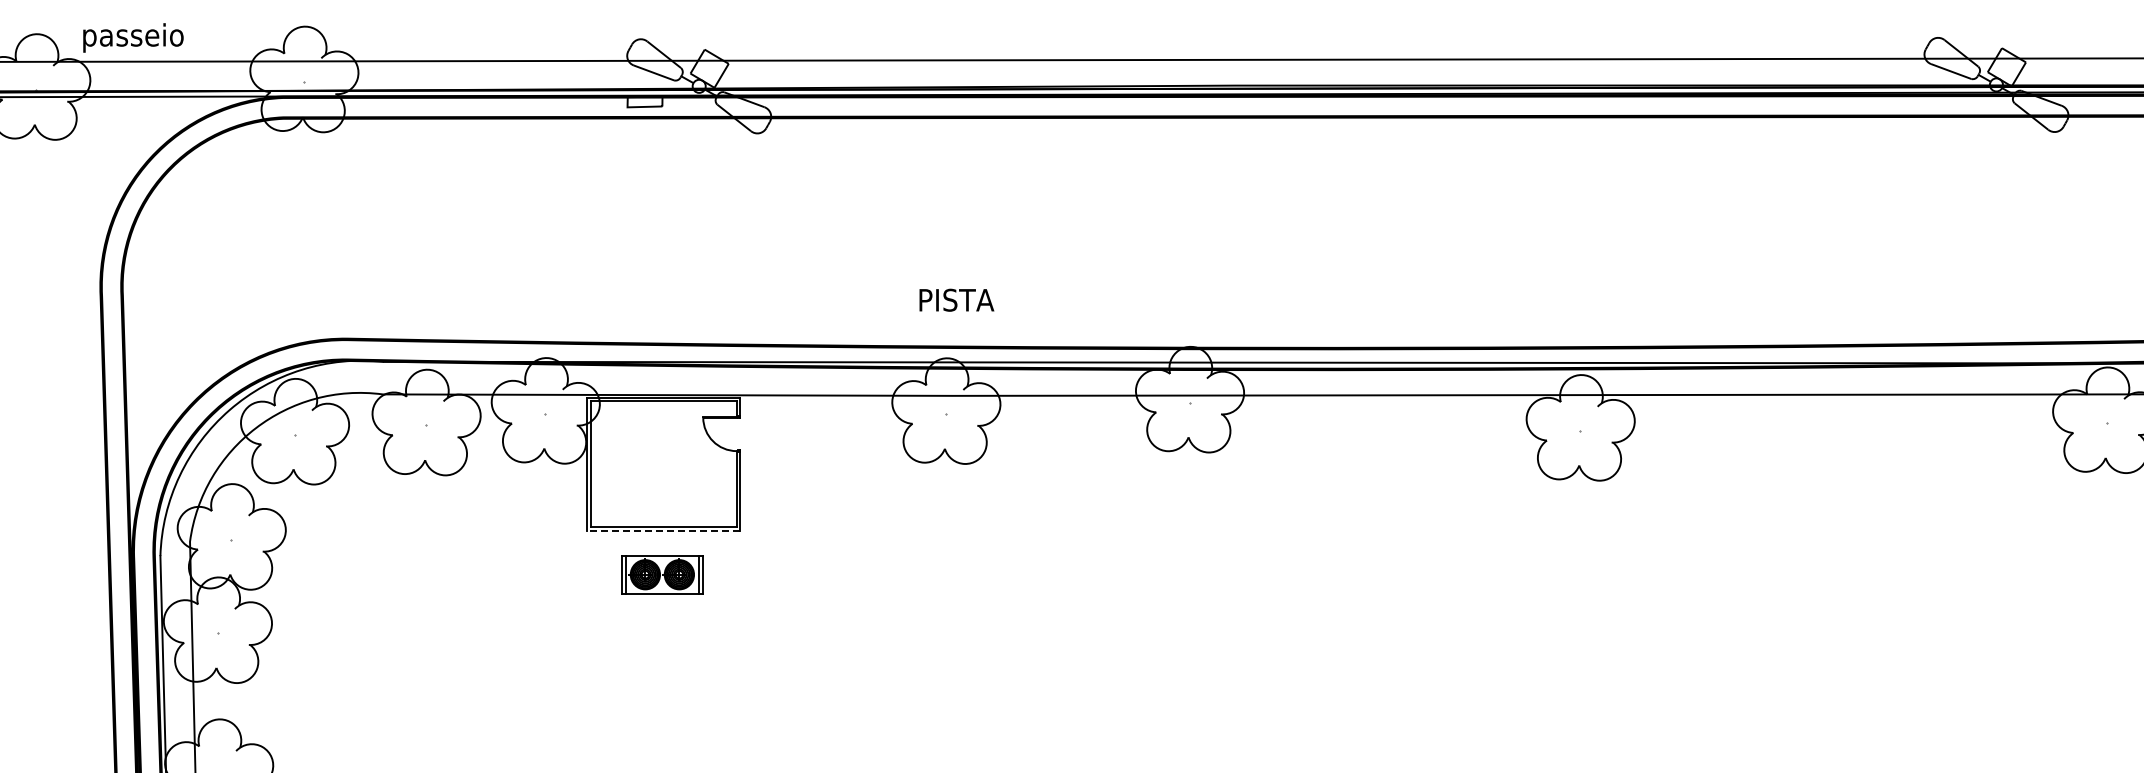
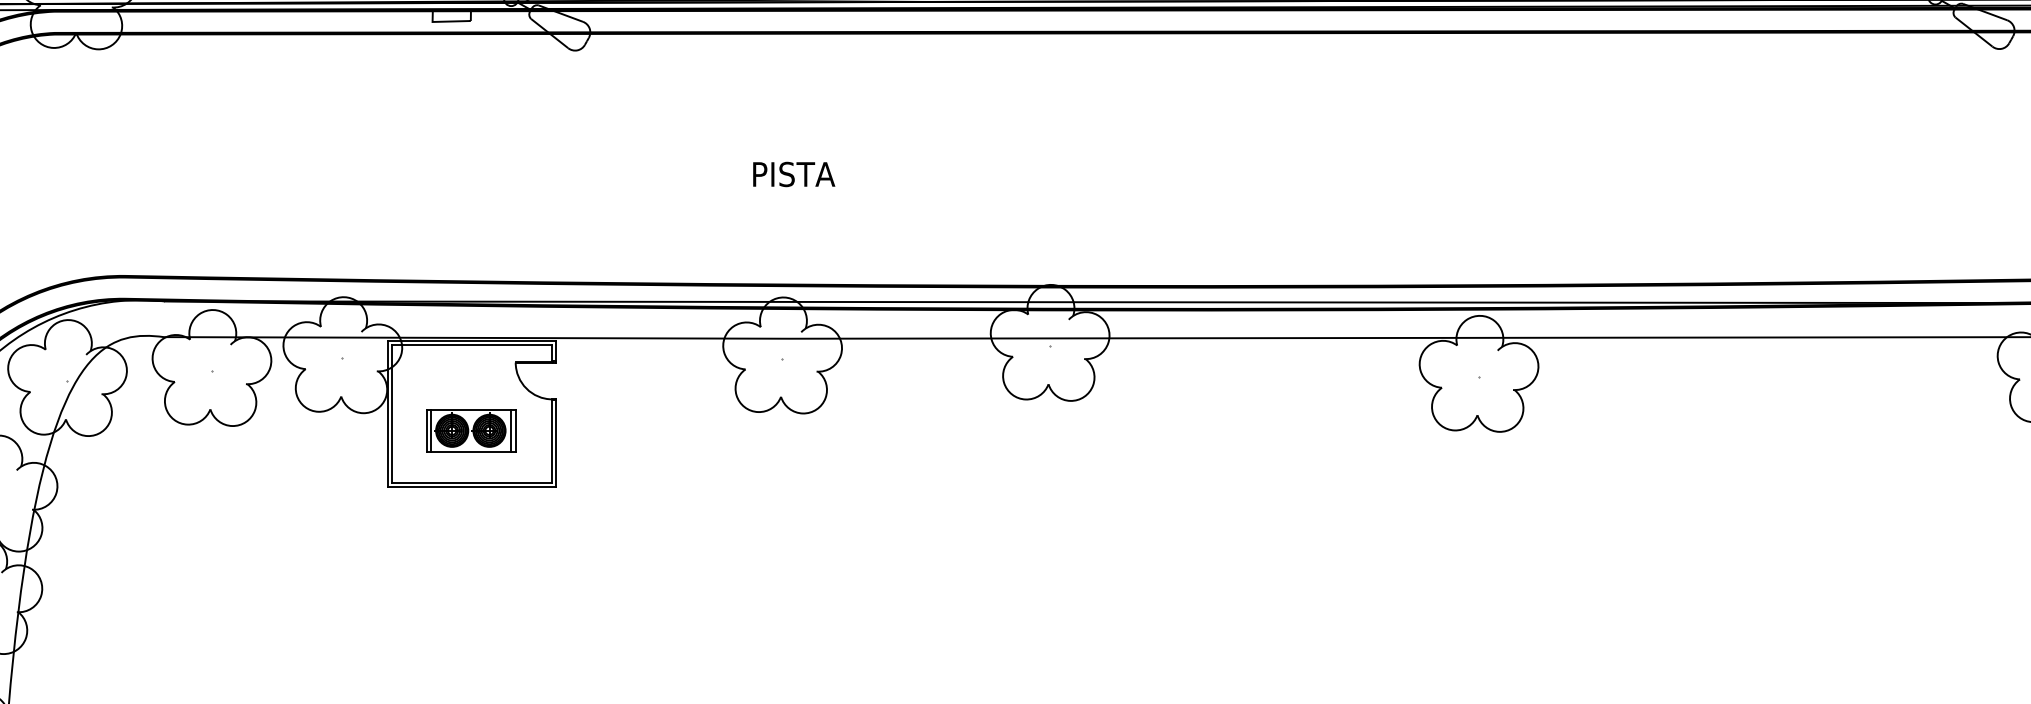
text: (956, 299) -> (793, 173), moved
line: (663, 531) -> (472, 487), dashed -> solid
part: (662, 574) -> (470, 430), moved

